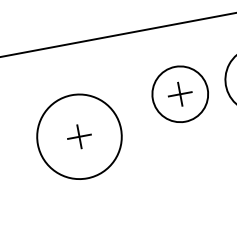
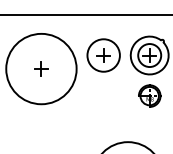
circle: (79, 135) -> (41, 68), size x1.43

